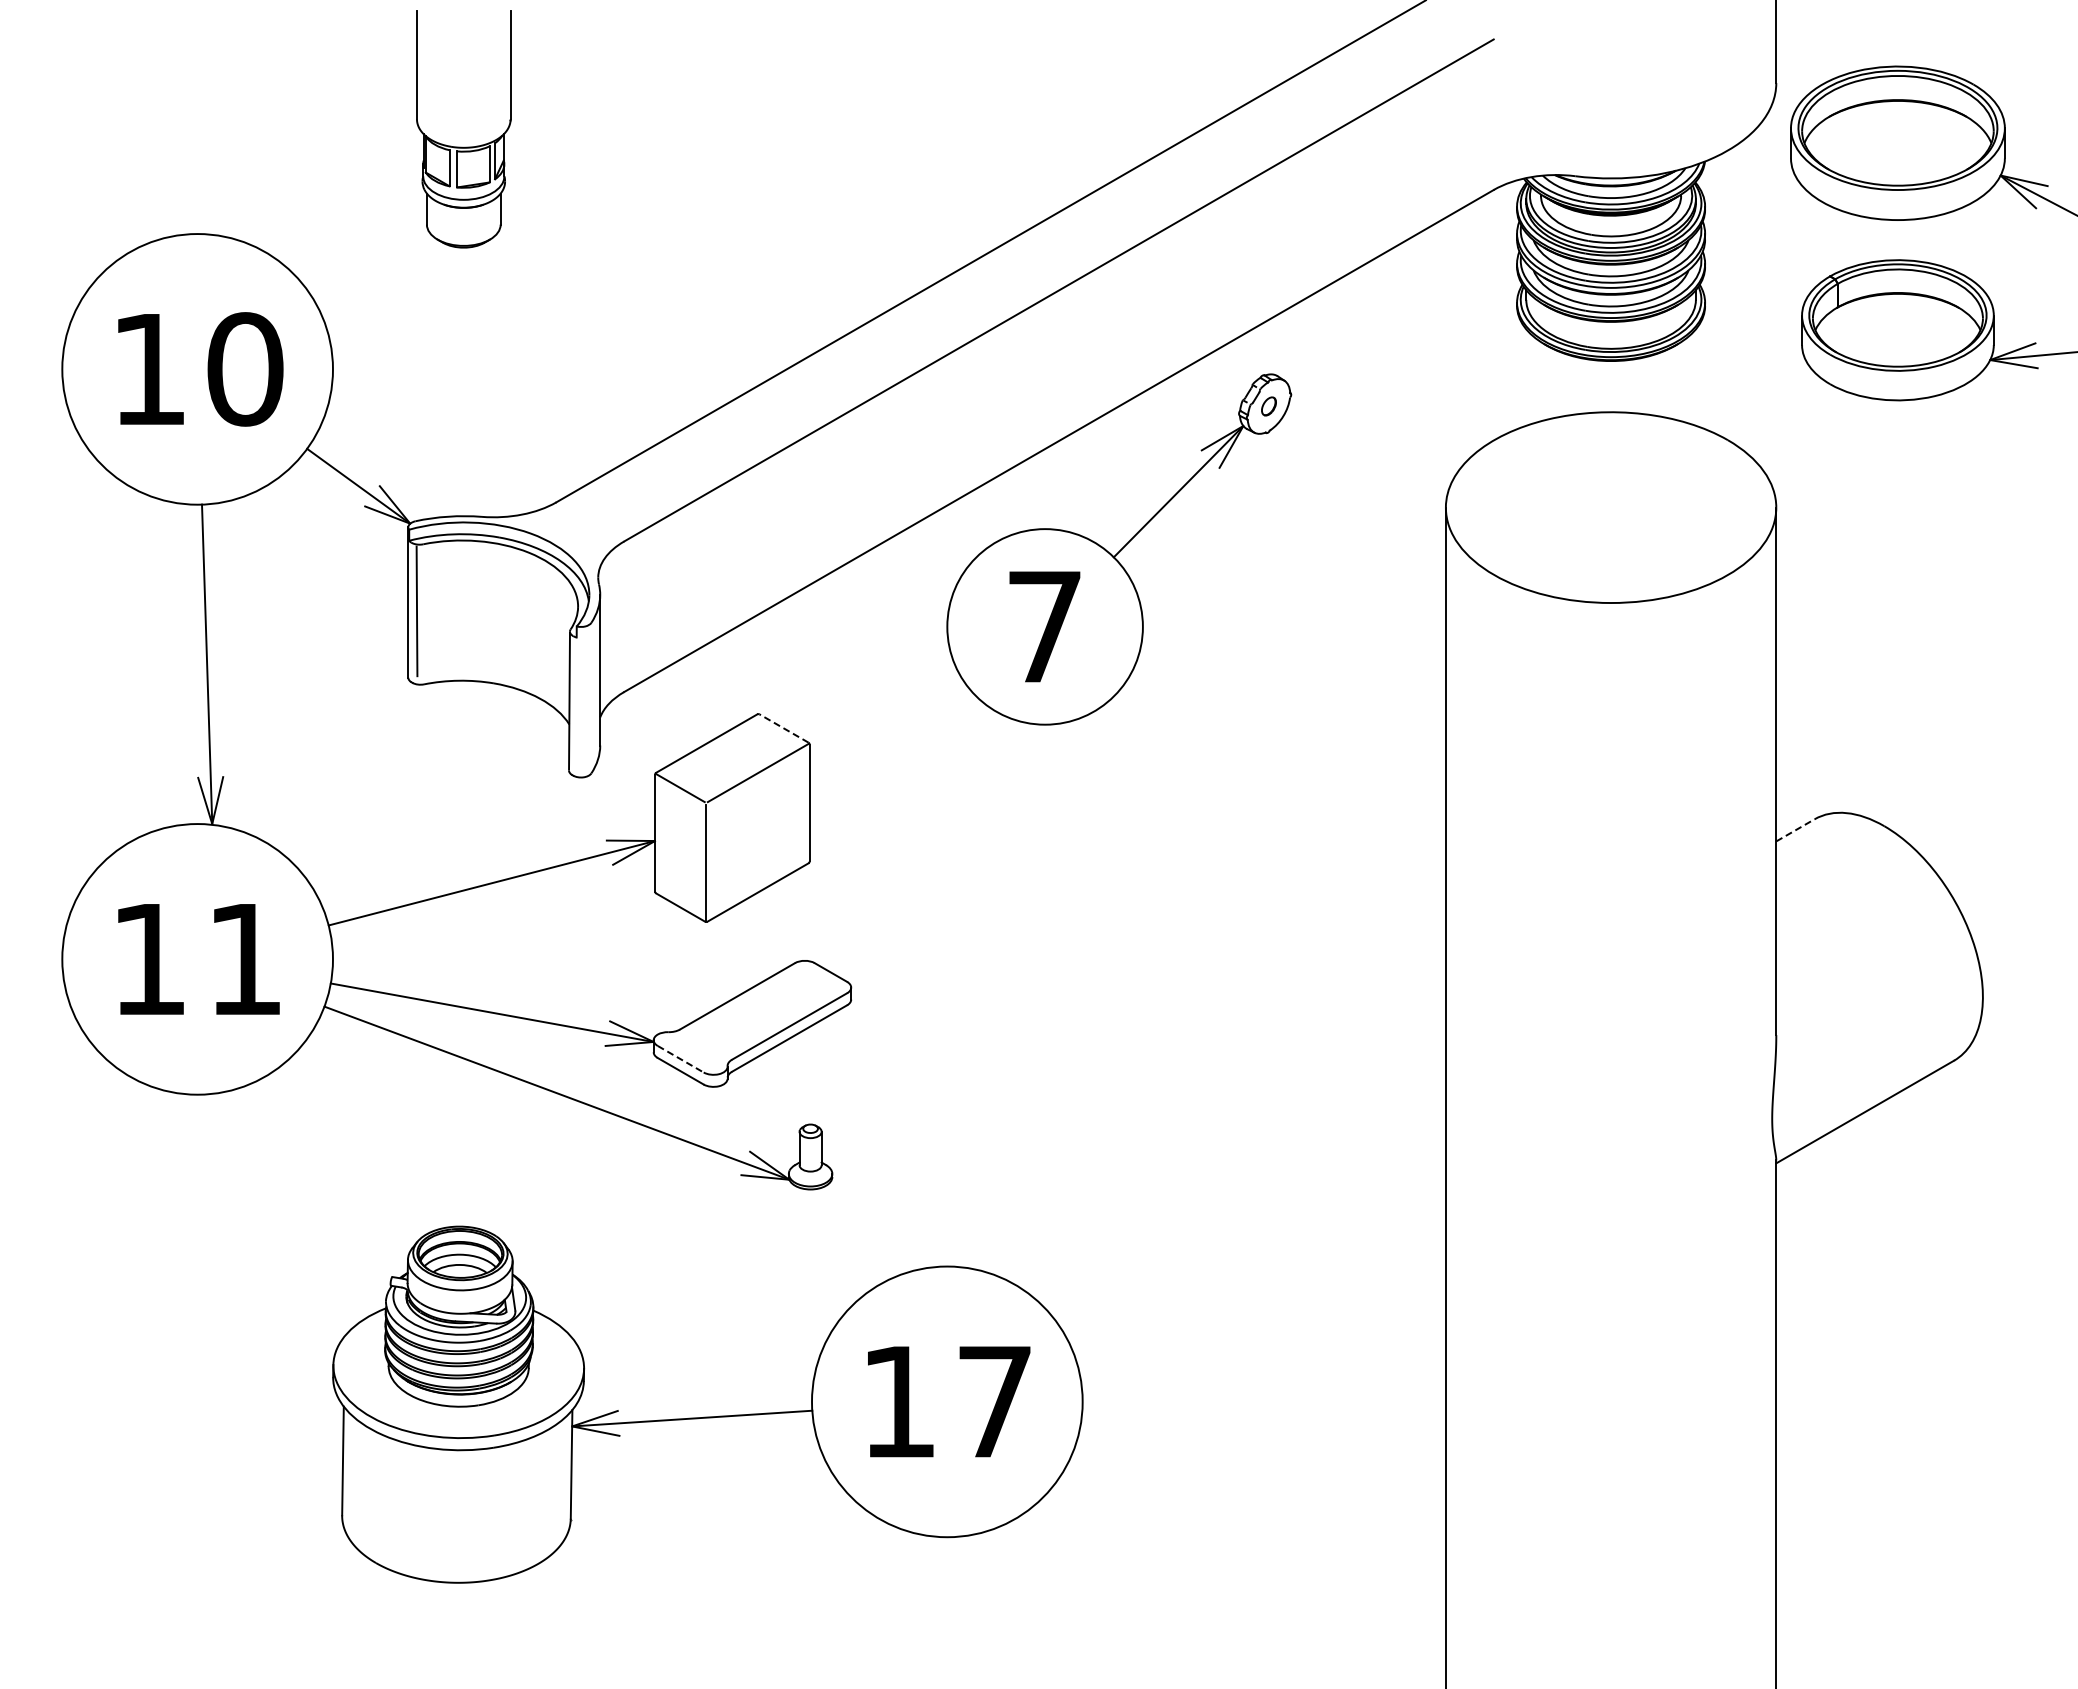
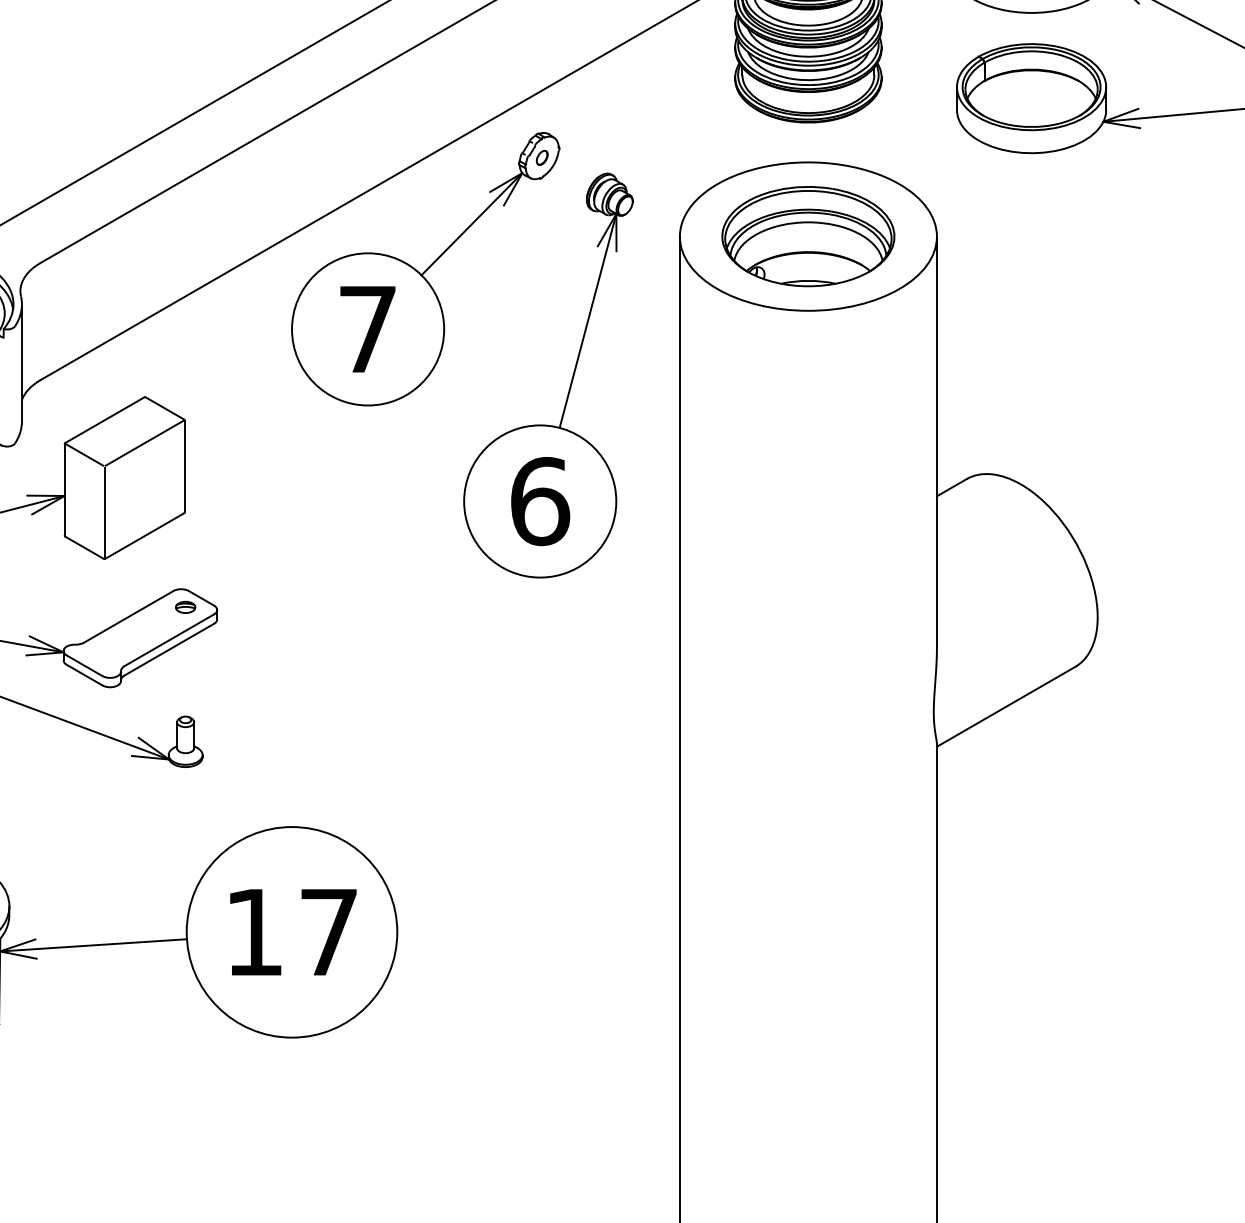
part: (1610, 507) -> (807, 236), added
part: (1306, 691) -> (571, 379), added
line: (783, 728) -> (164, 408), dashed -> solid
line: (1795, 830) -> (951, 487), dashed -> solid
part: (810, 984) -> (185, 607), added
line: (681, 1059) -> (85, 665), dashed -> solid

